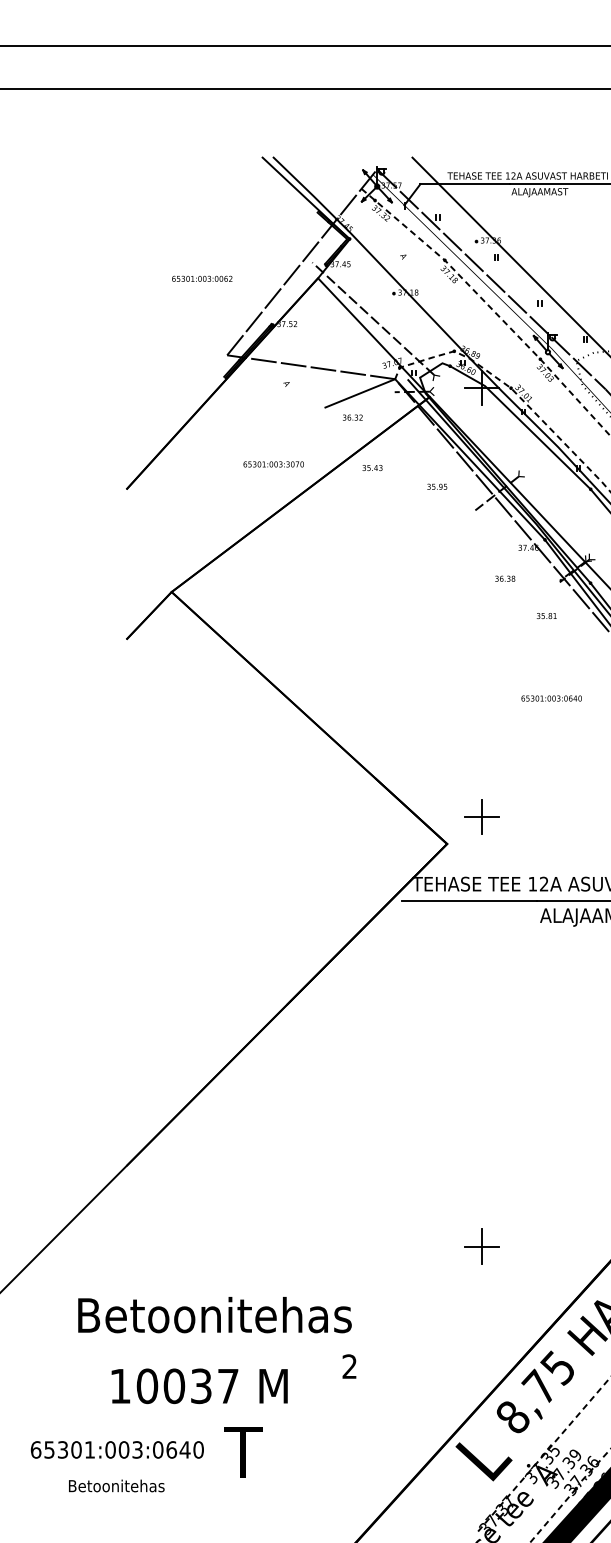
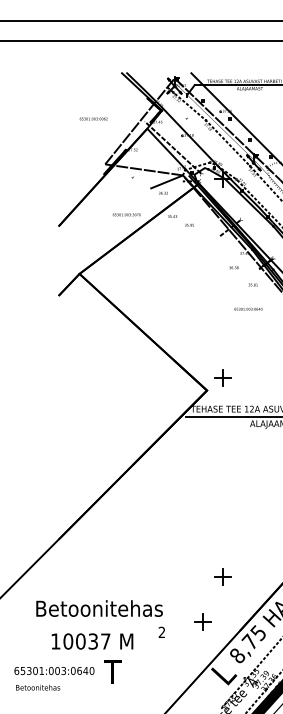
text: (201, 277) -> (93, 118), moved
text: (437, 485) -> (189, 224), moved
text: (551, 696) -> (248, 308), moved
part: (437, 1343) -> (202, 621), added
text: (117, 1485) -> (38, 687), moved

